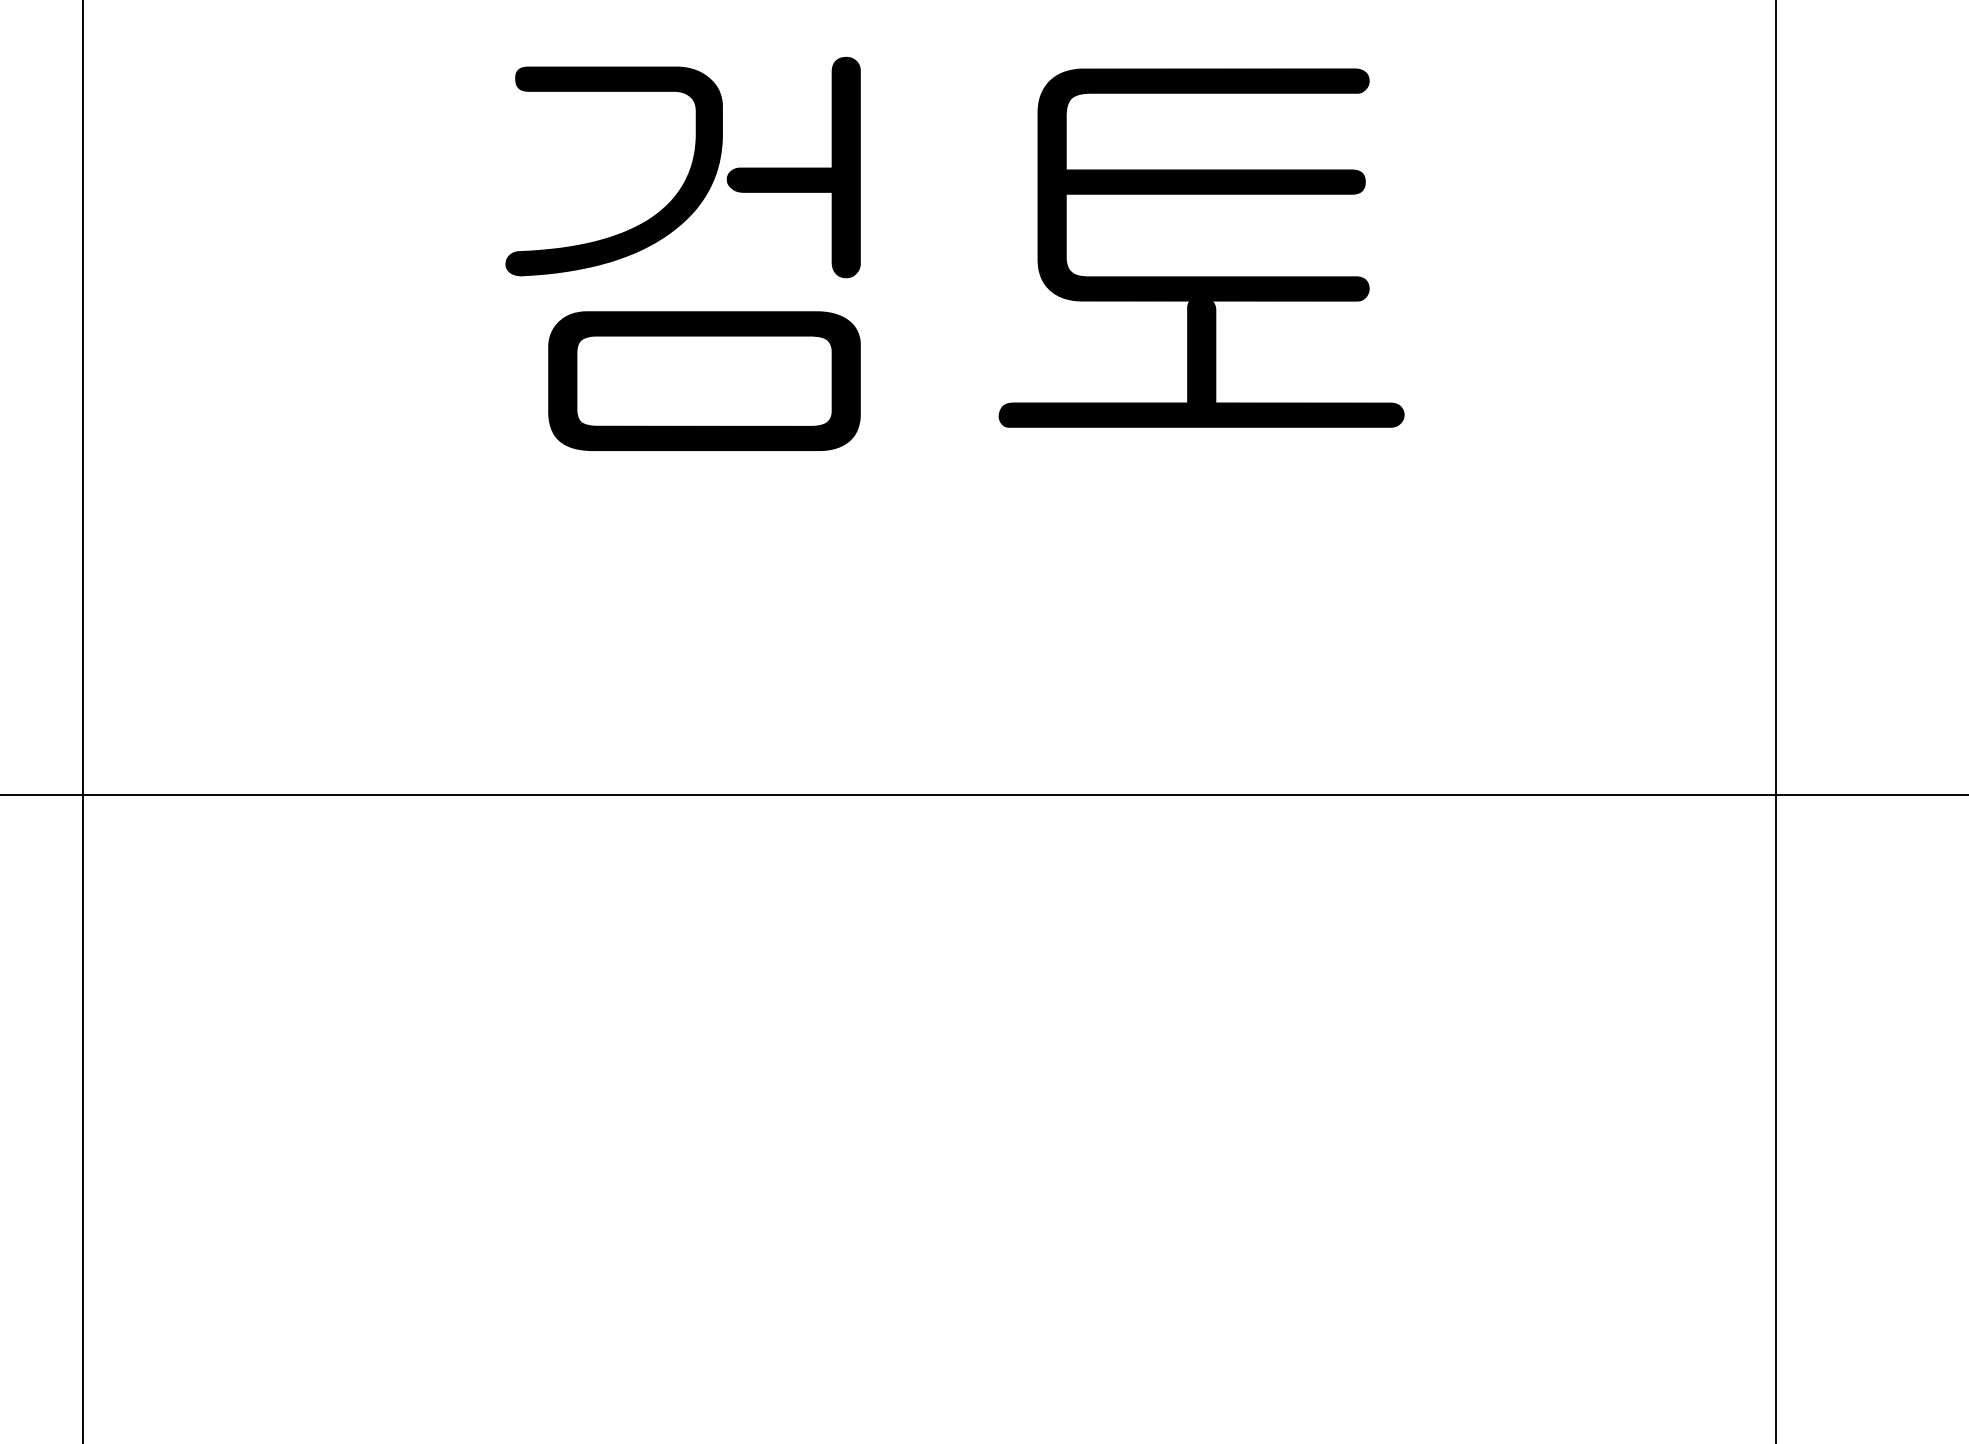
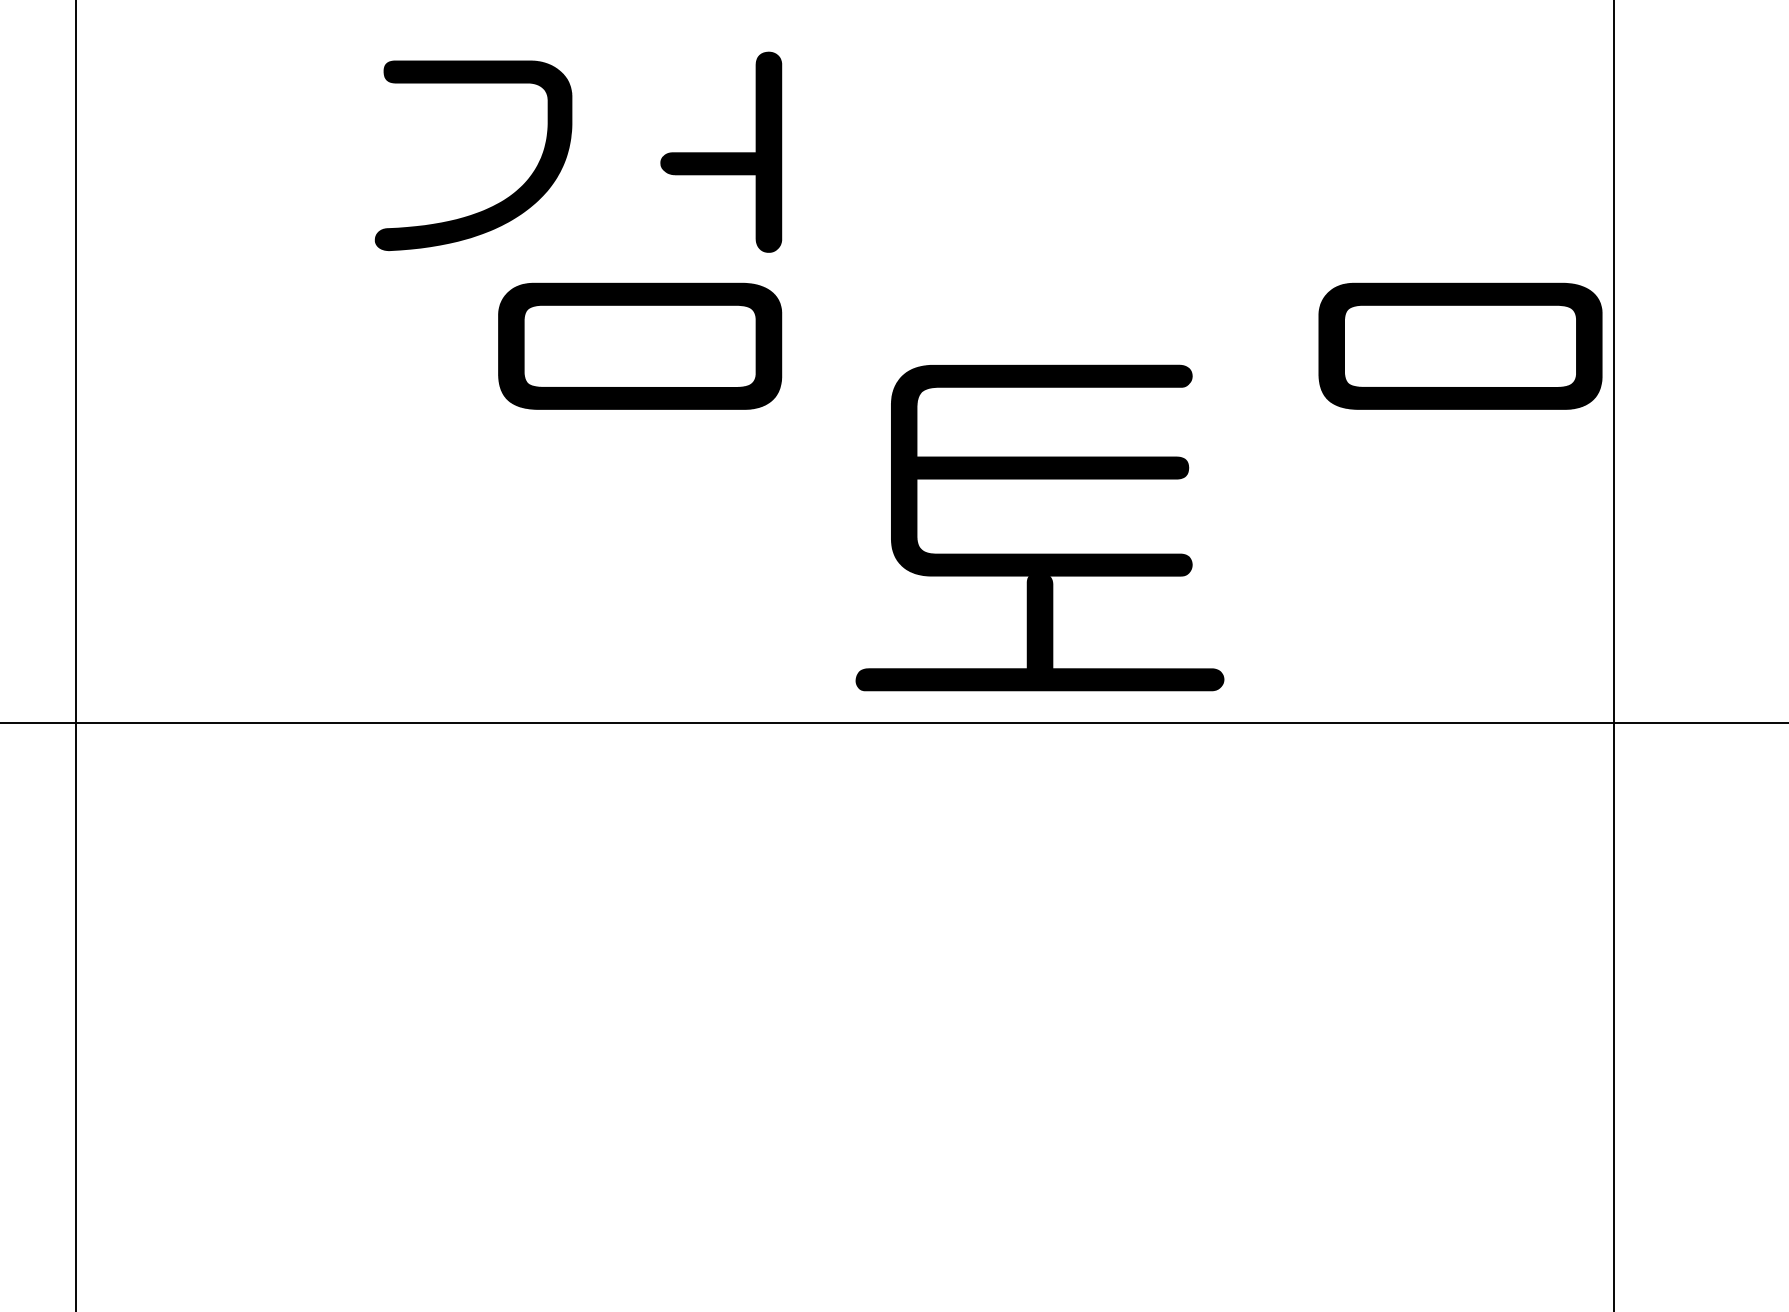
part: (644, 221) -> (501, 201), moved
part: (1201, 276) -> (1039, 553), moved
part: (1607, 380) -> (1460, 345), added

